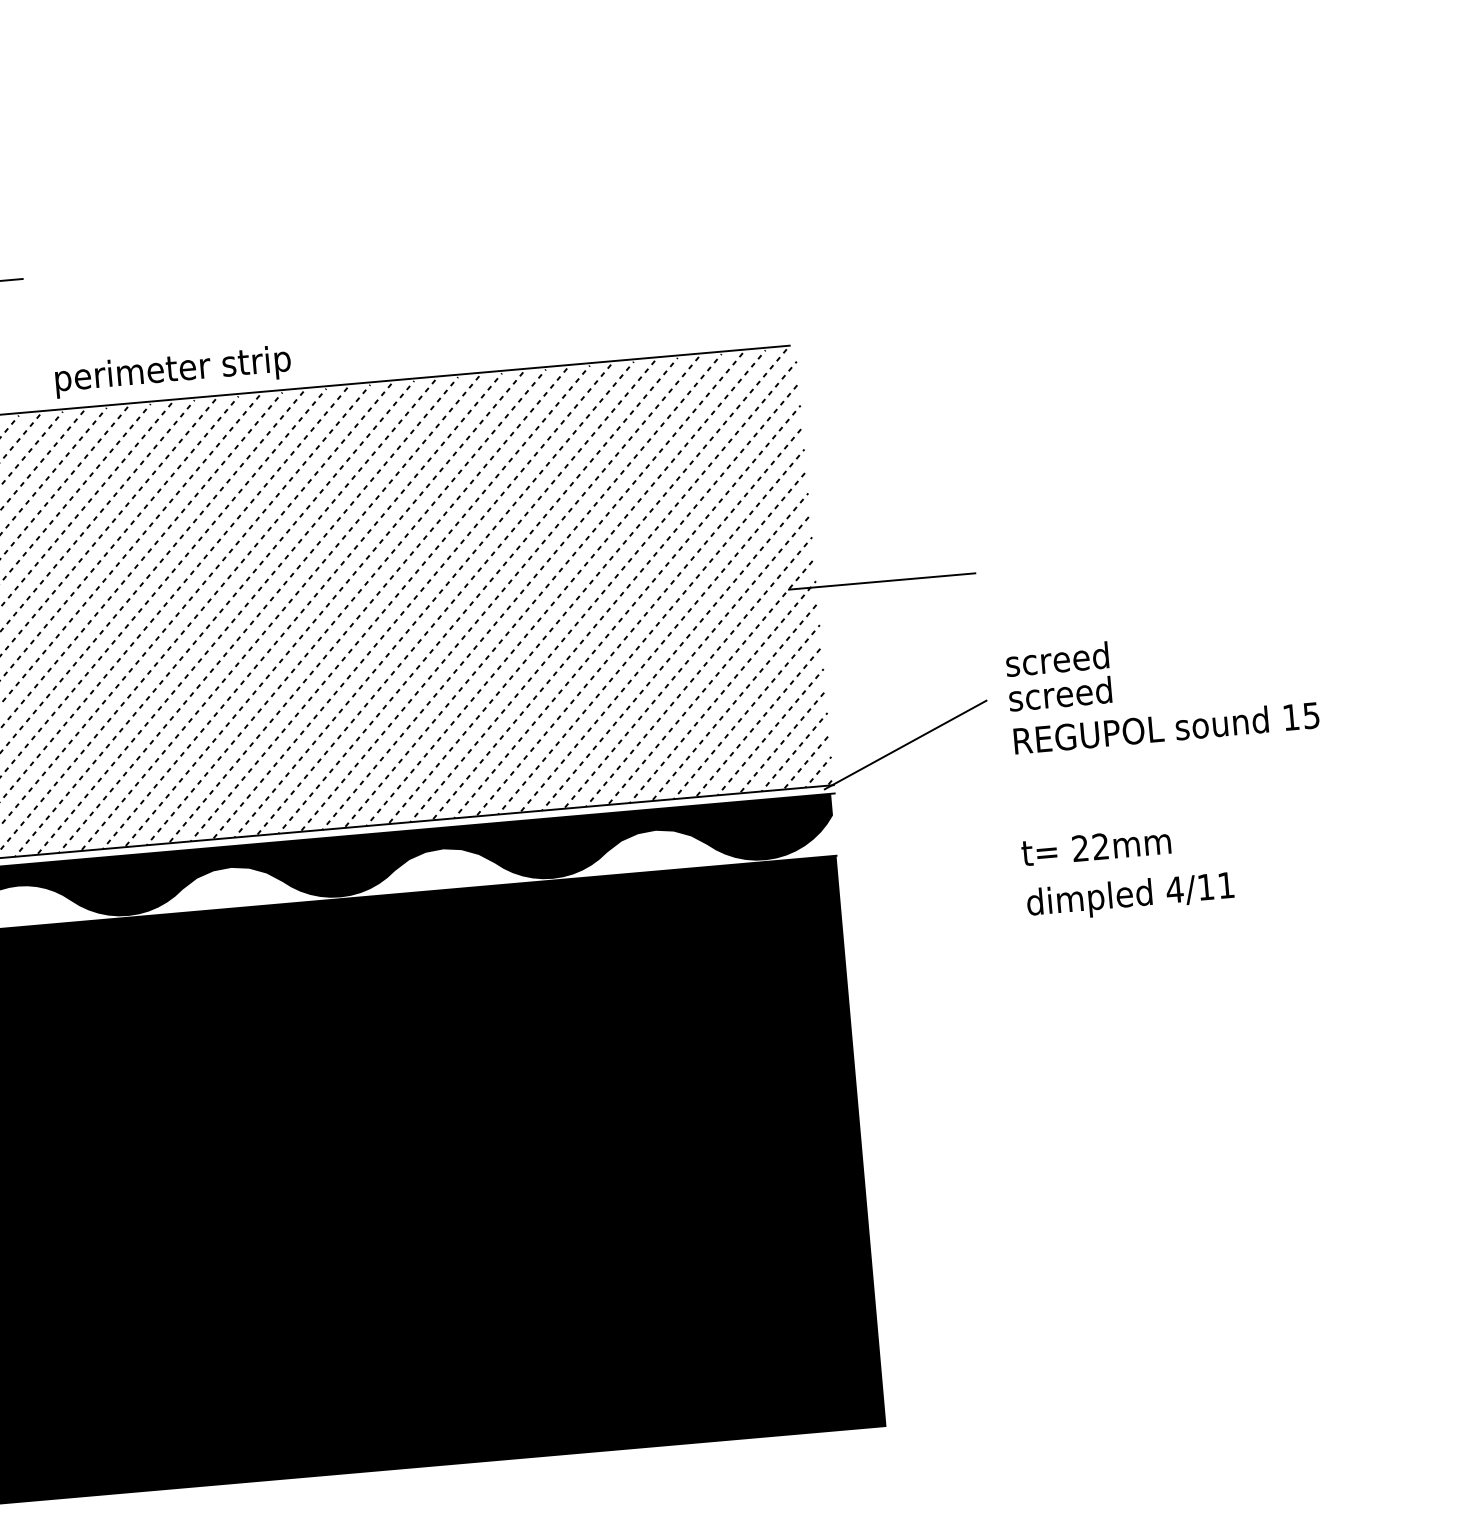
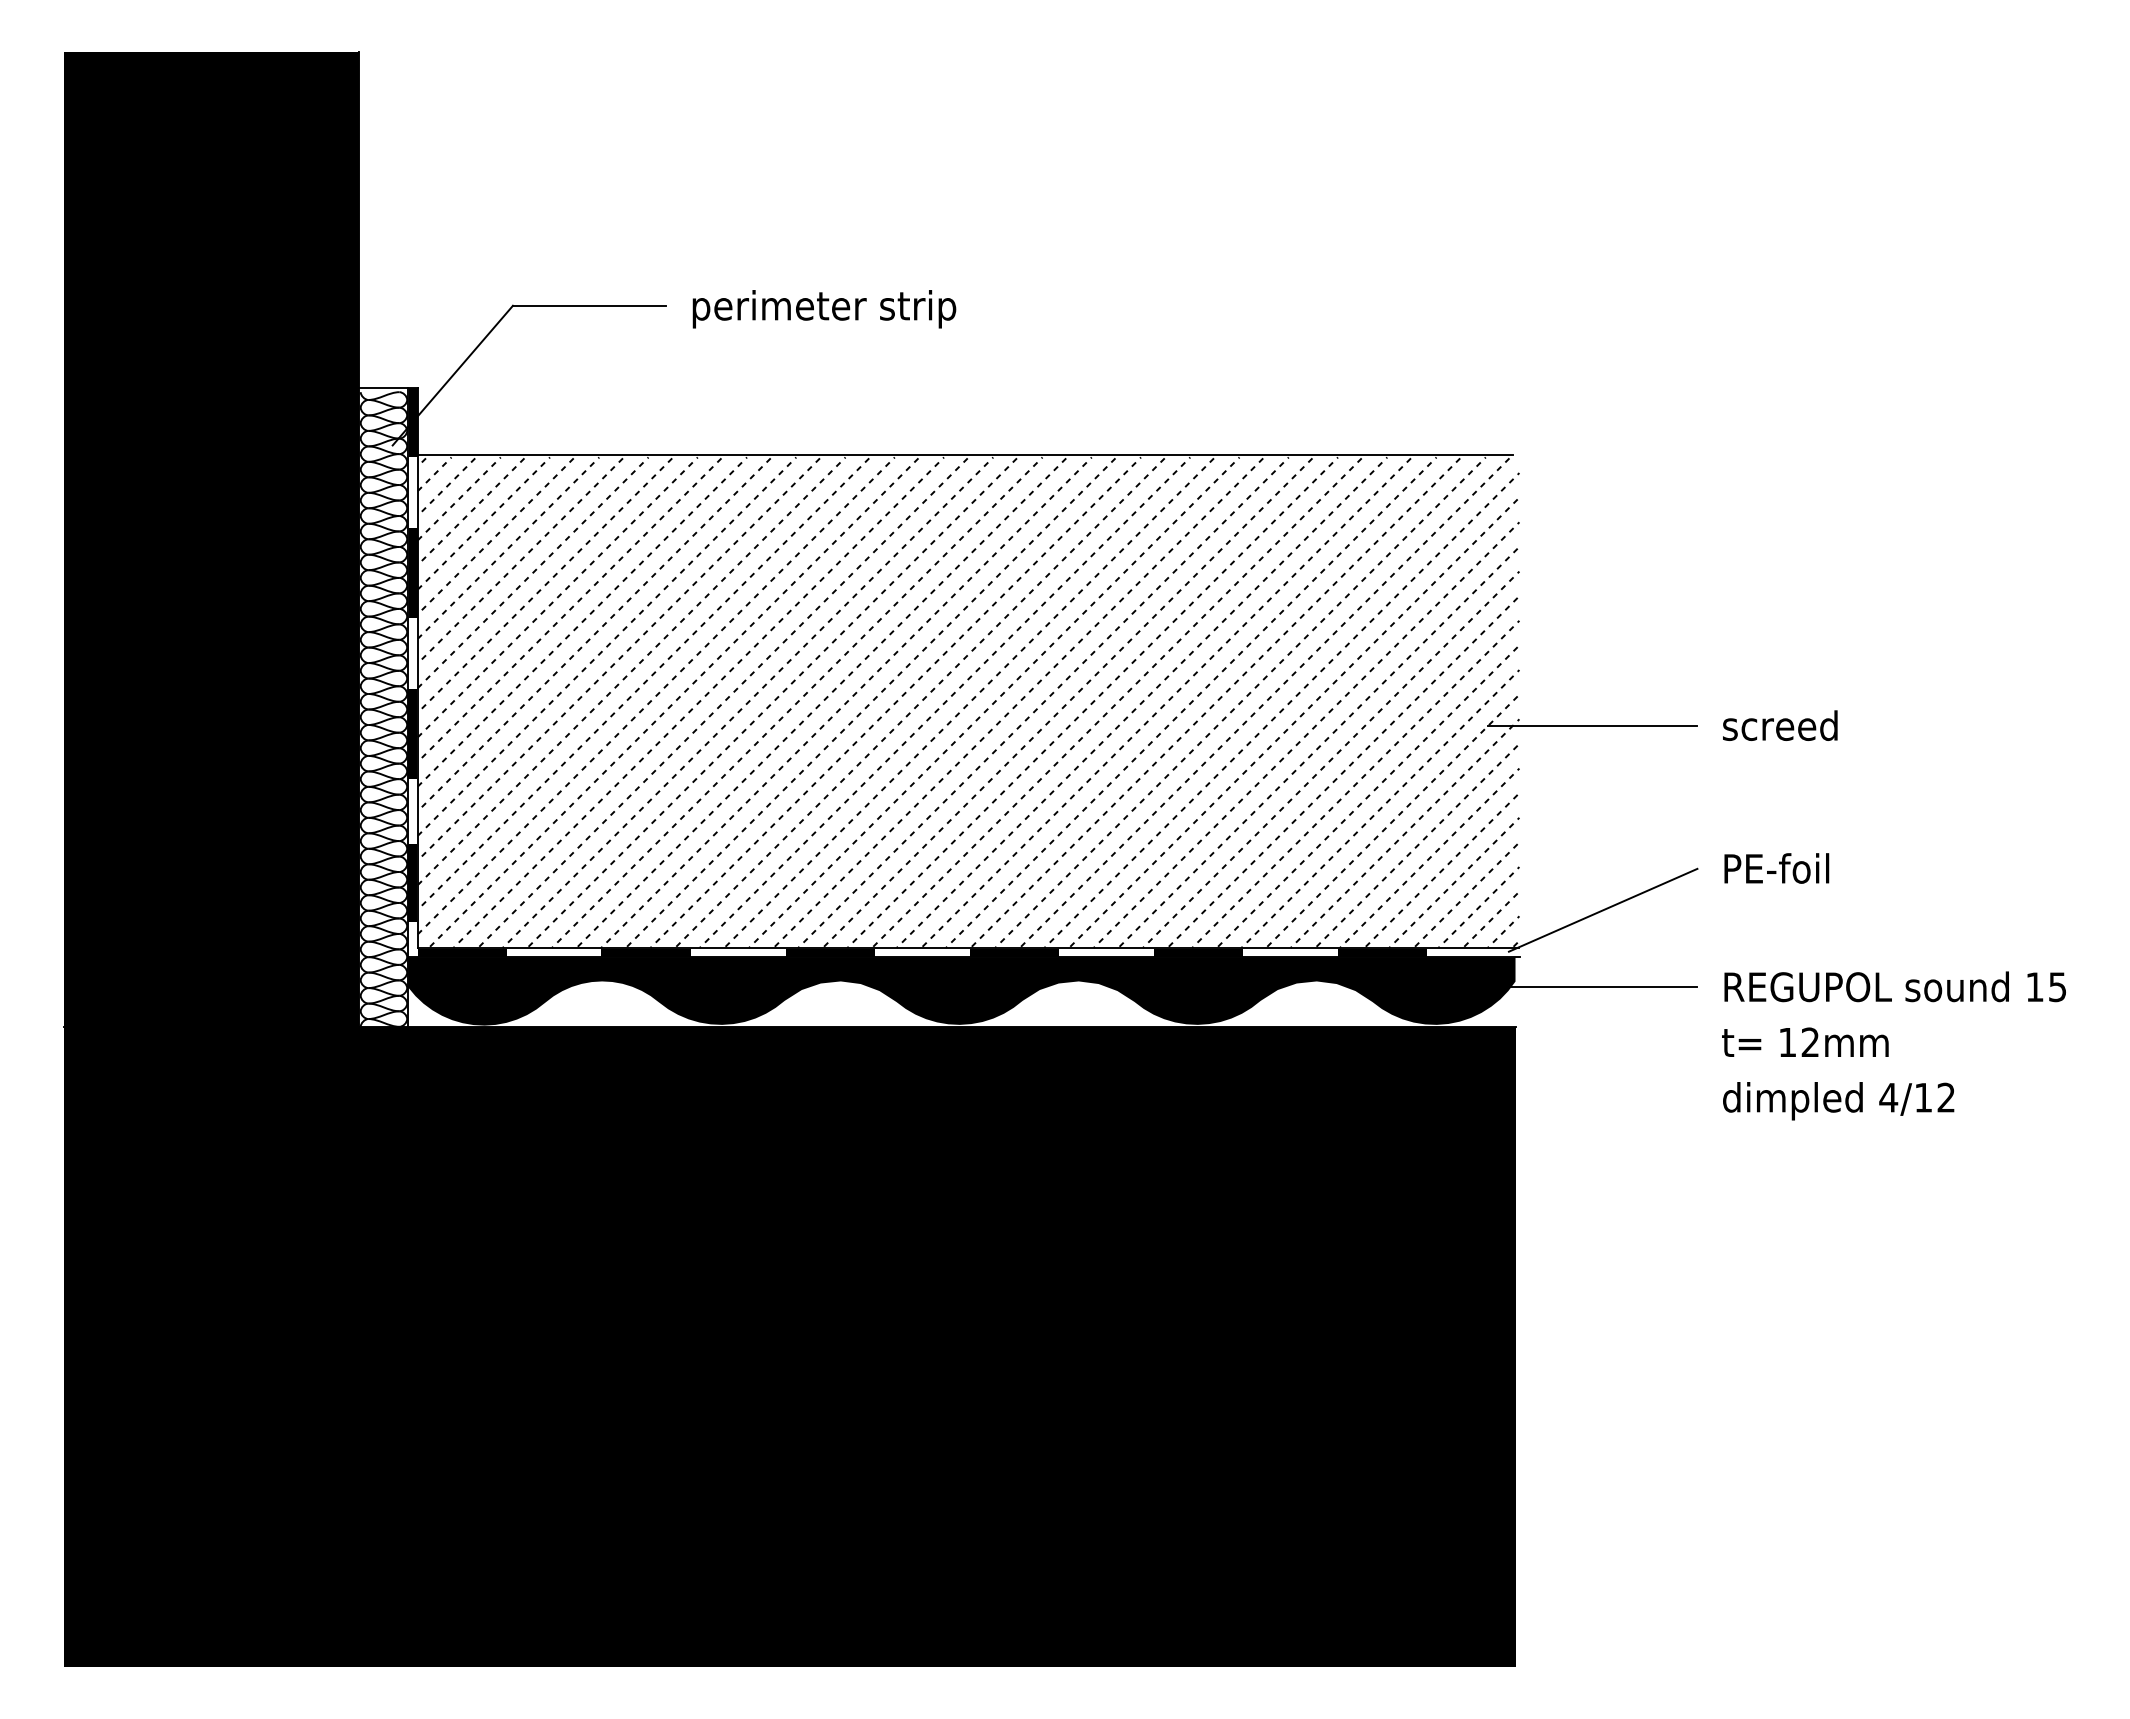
text: (173, 371) -> (824, 309), moved
text: (1057, 659) -> (1780, 725), moved
text: (1060, 693) -> (1780, 868), screed -> PE-foil
text: (1165, 727) -> (1894, 986), moved
fill: (712, 799) -> (1382, 952), added
fill: (548, 814) -> (1198, 952), added
line: (903, 814) -> (1594, 987), added
fill: (383, 828) -> (1014, 952), added
fill: (218, 843) -> (829, 952), added
text: (1080, 847) -> (1787, 1041), 22mm -> 12mm
fill: (54, 857) -> (645, 952), added
text: (1225, 885) -> (1945, 1097), 4/11 -> 4/12

